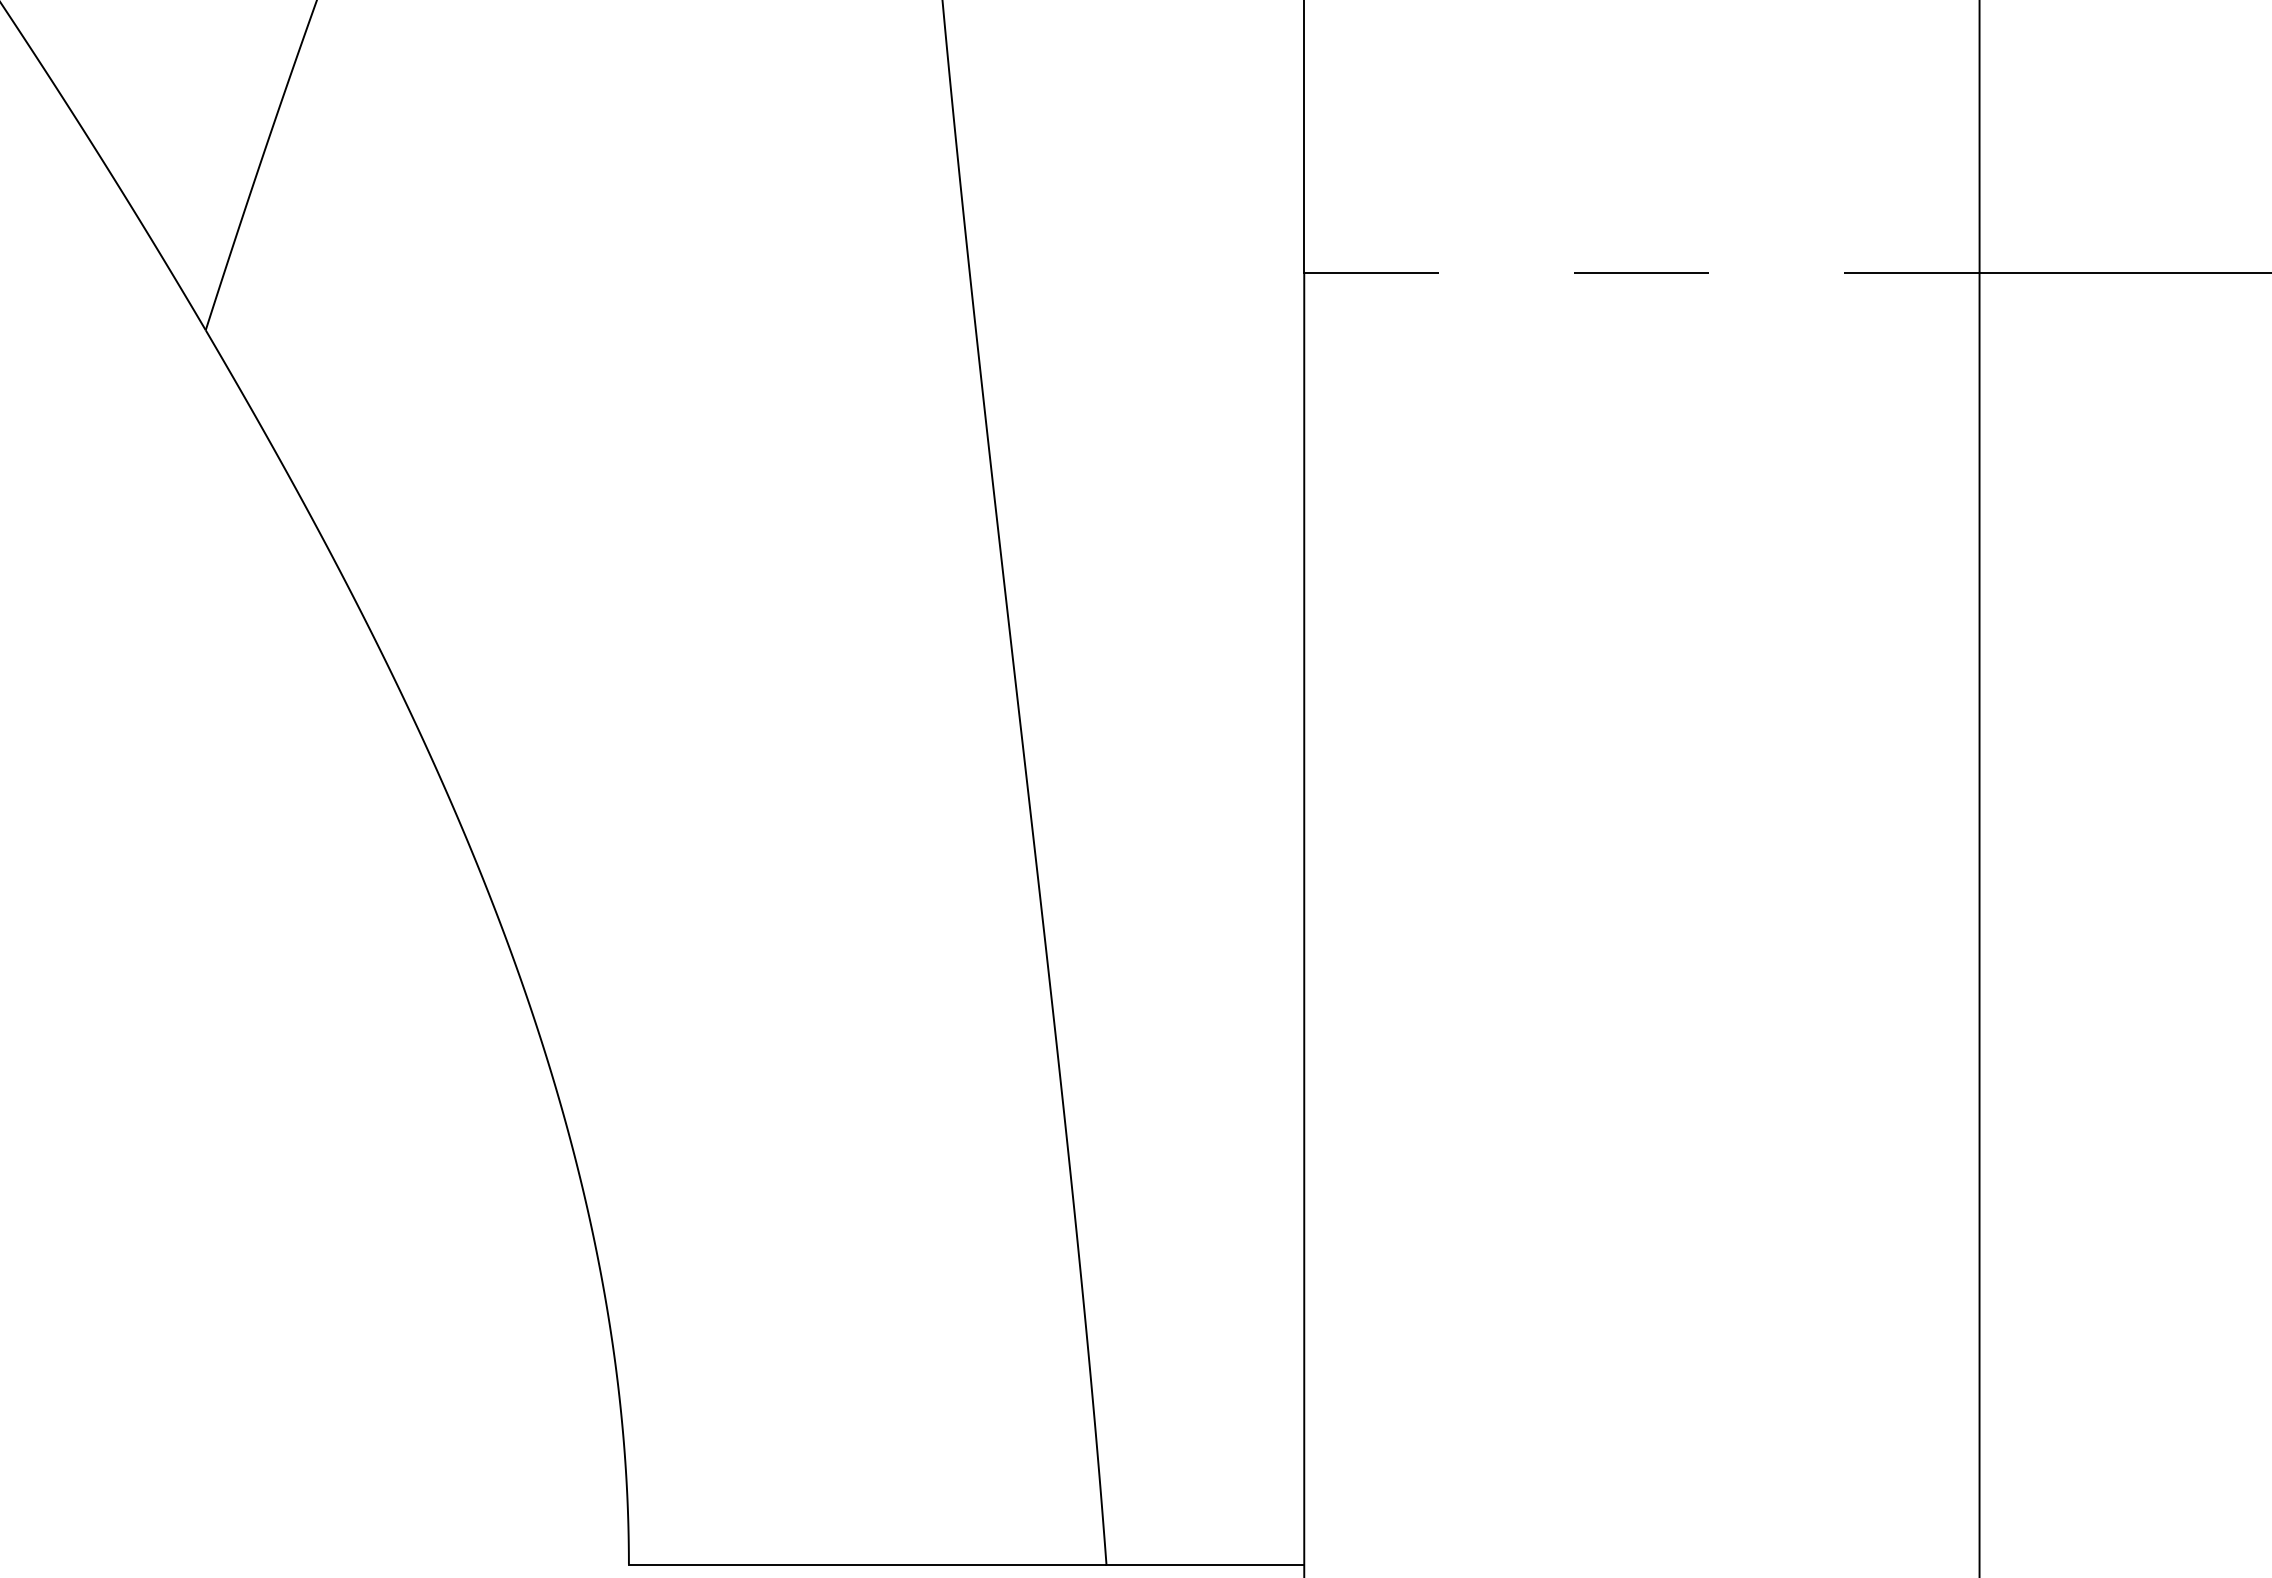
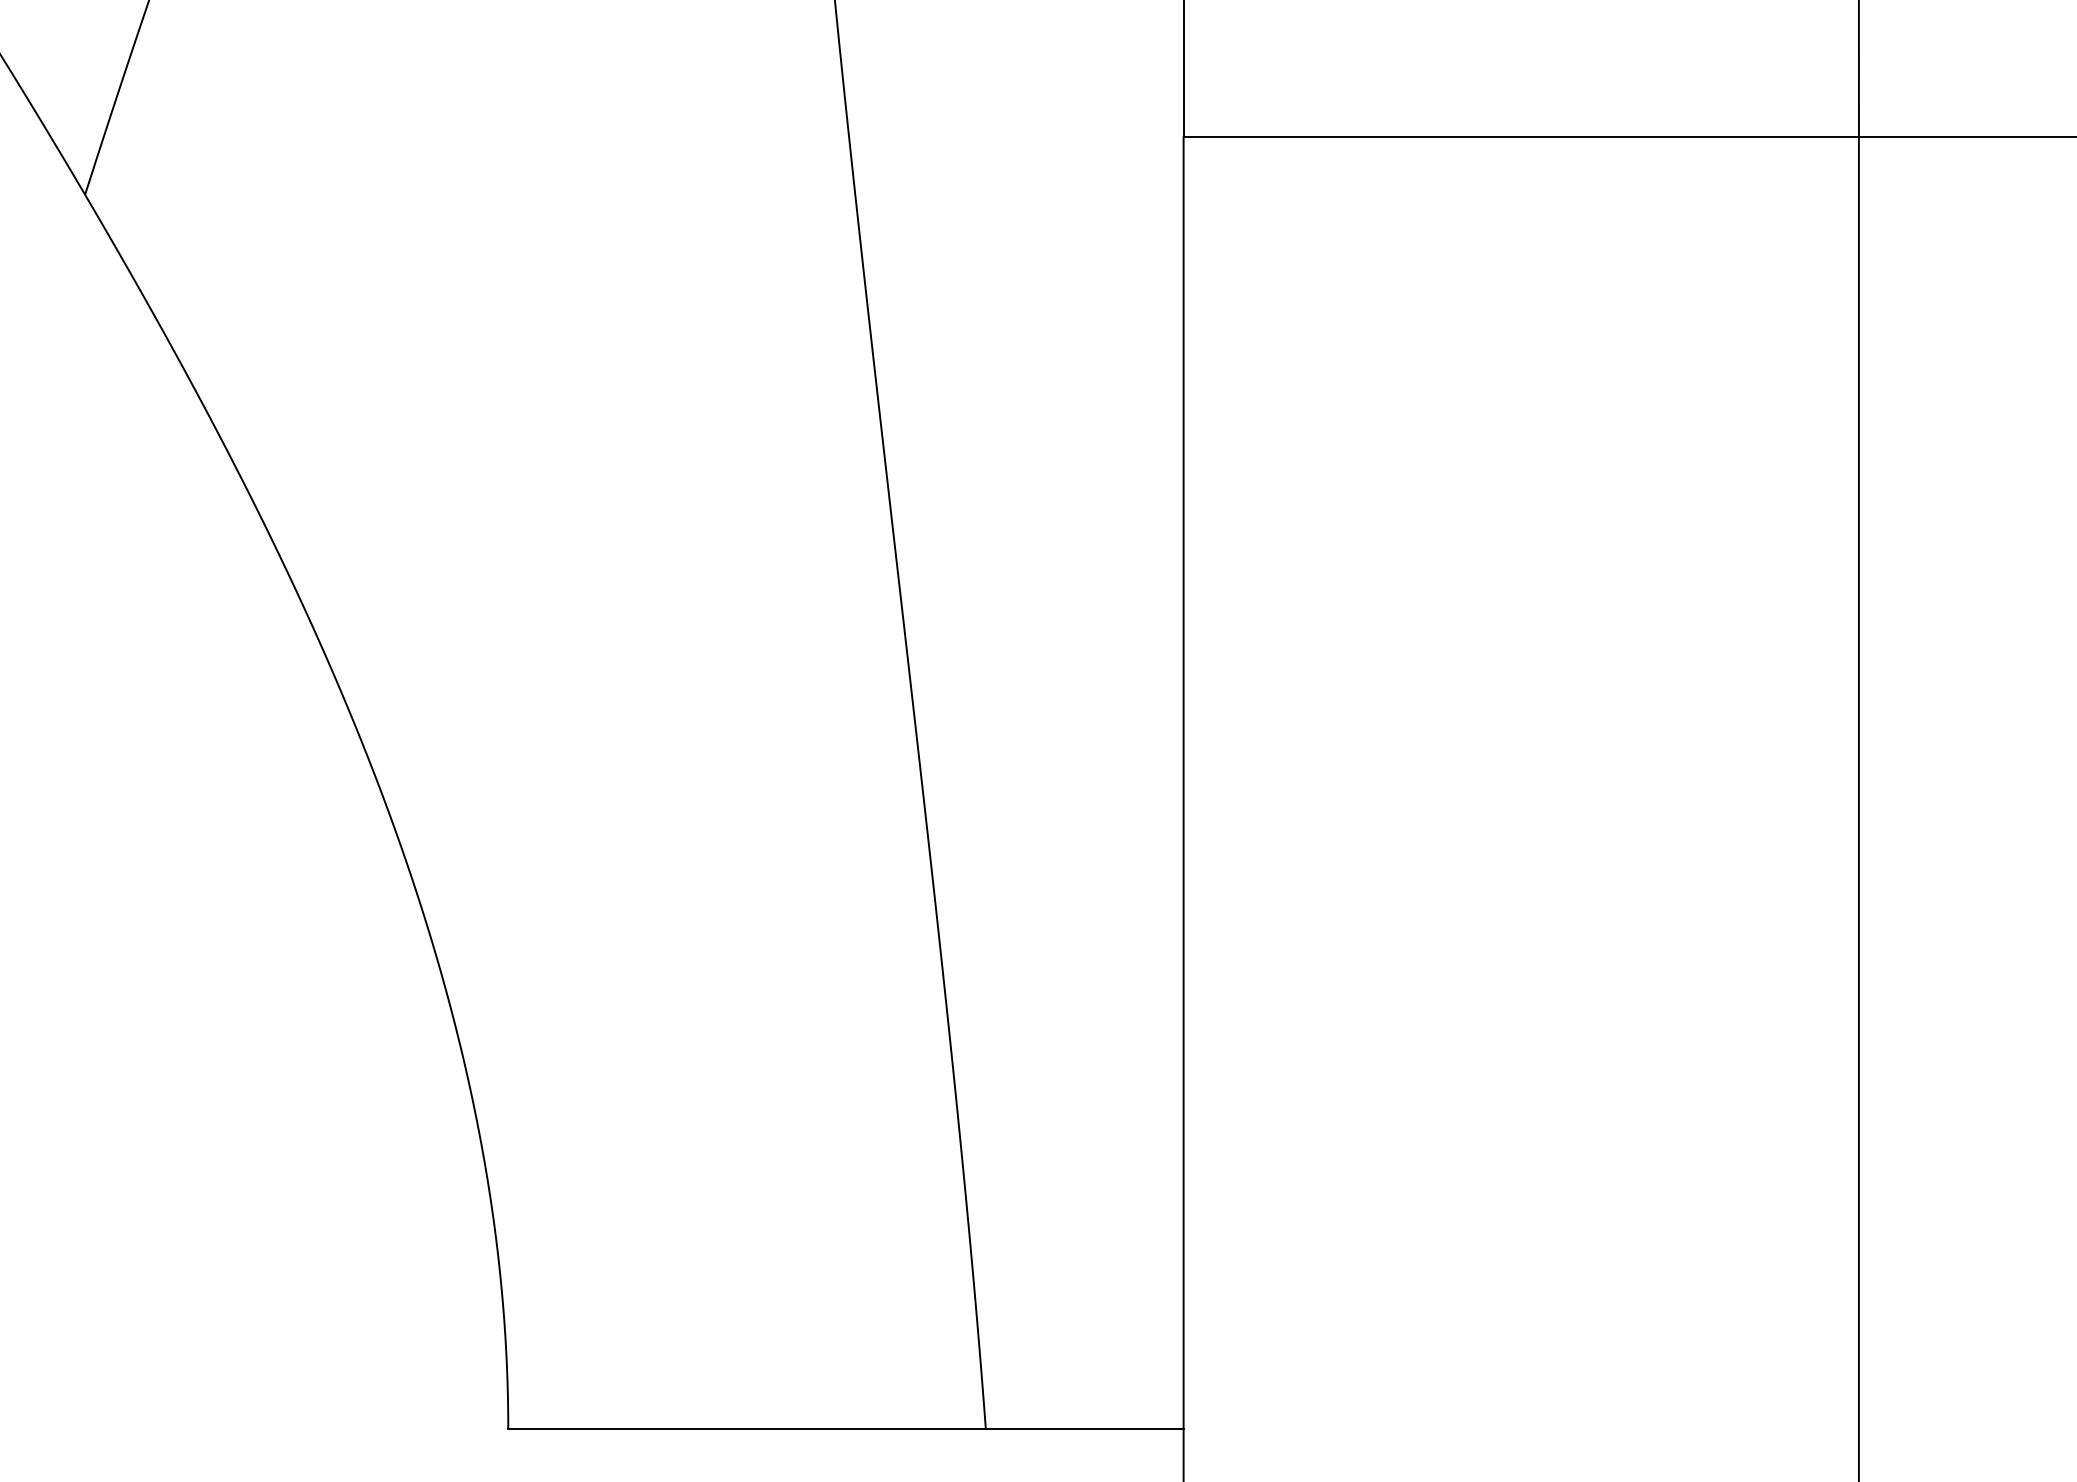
line: (1641, 272) -> (1520, 137), dashed -> solid

